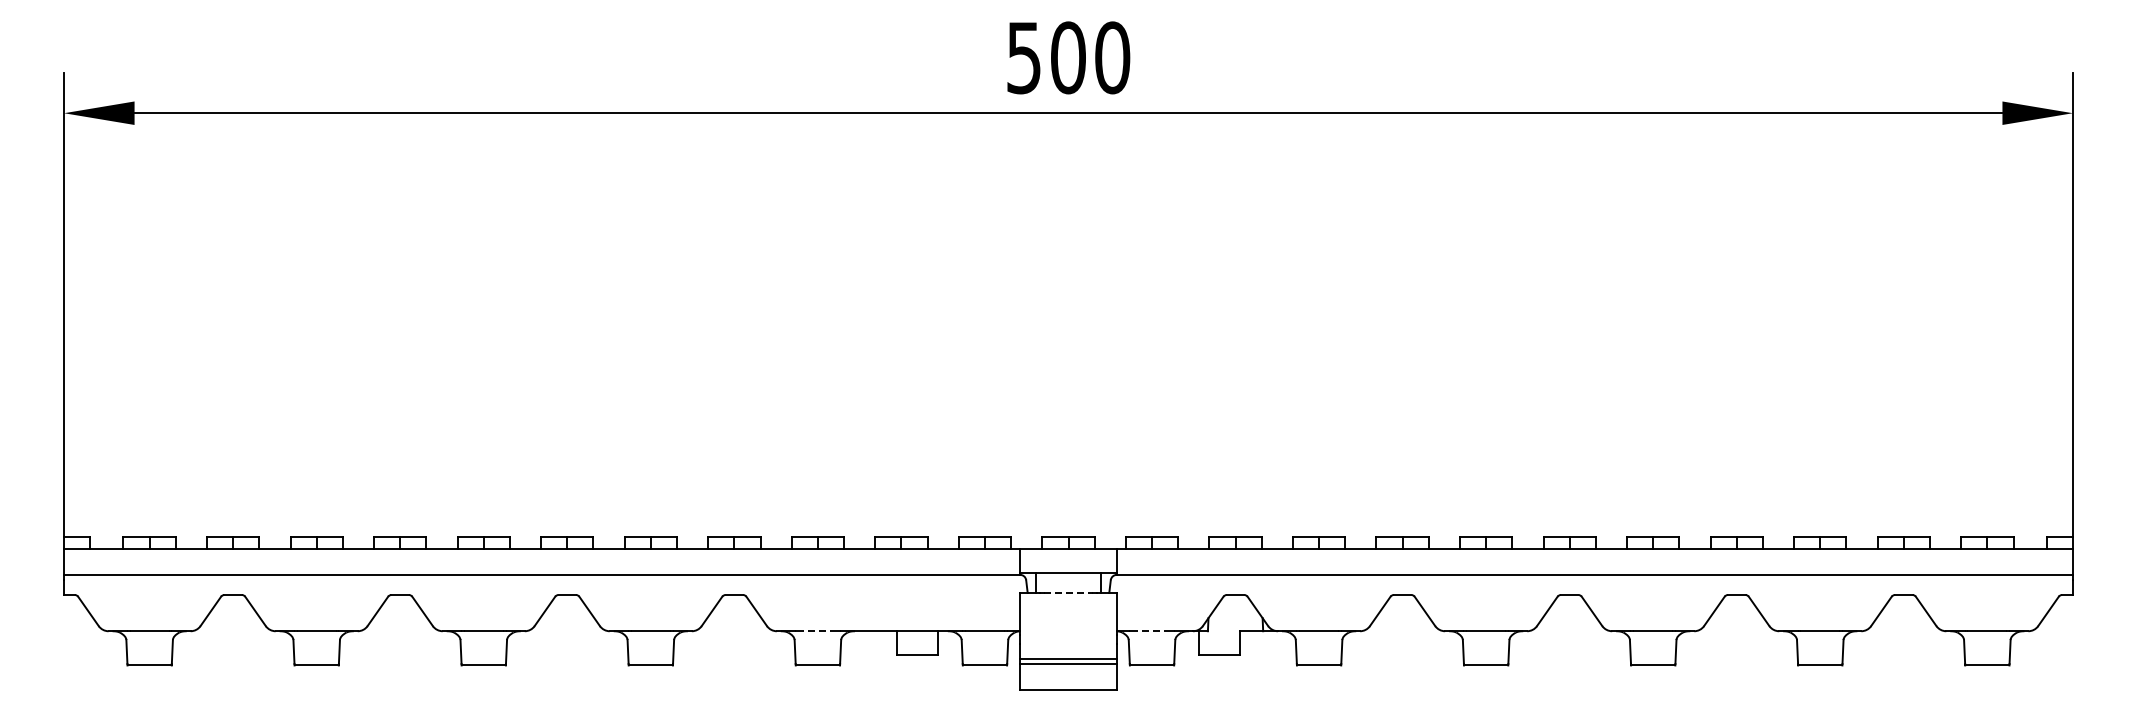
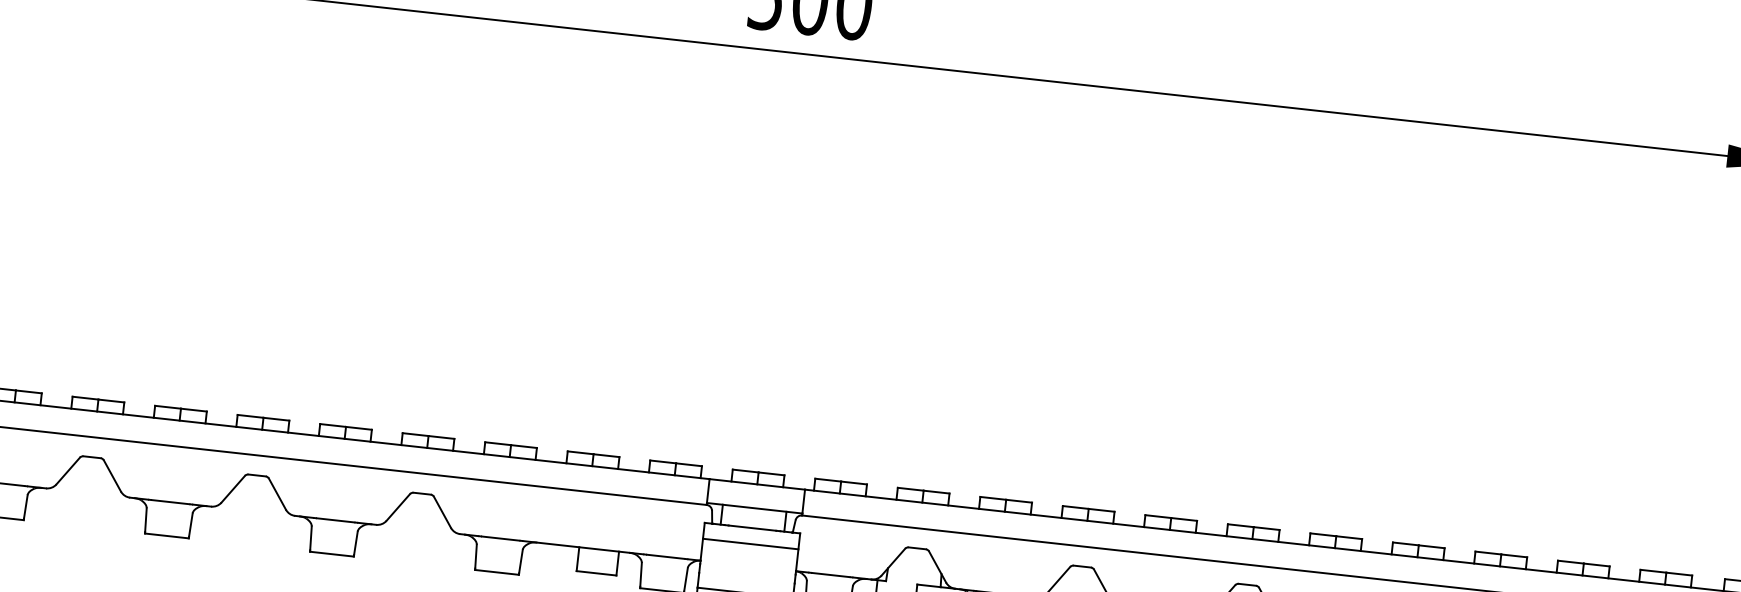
line: (1068, 593) -> (752, 528), dashed -> solid
line: (1068, 609) -> (750, 544), added
line: (817, 631) -> (500, 538), dashed -> solid
line: (1152, 631) -> (831, 575), dashed -> solid

